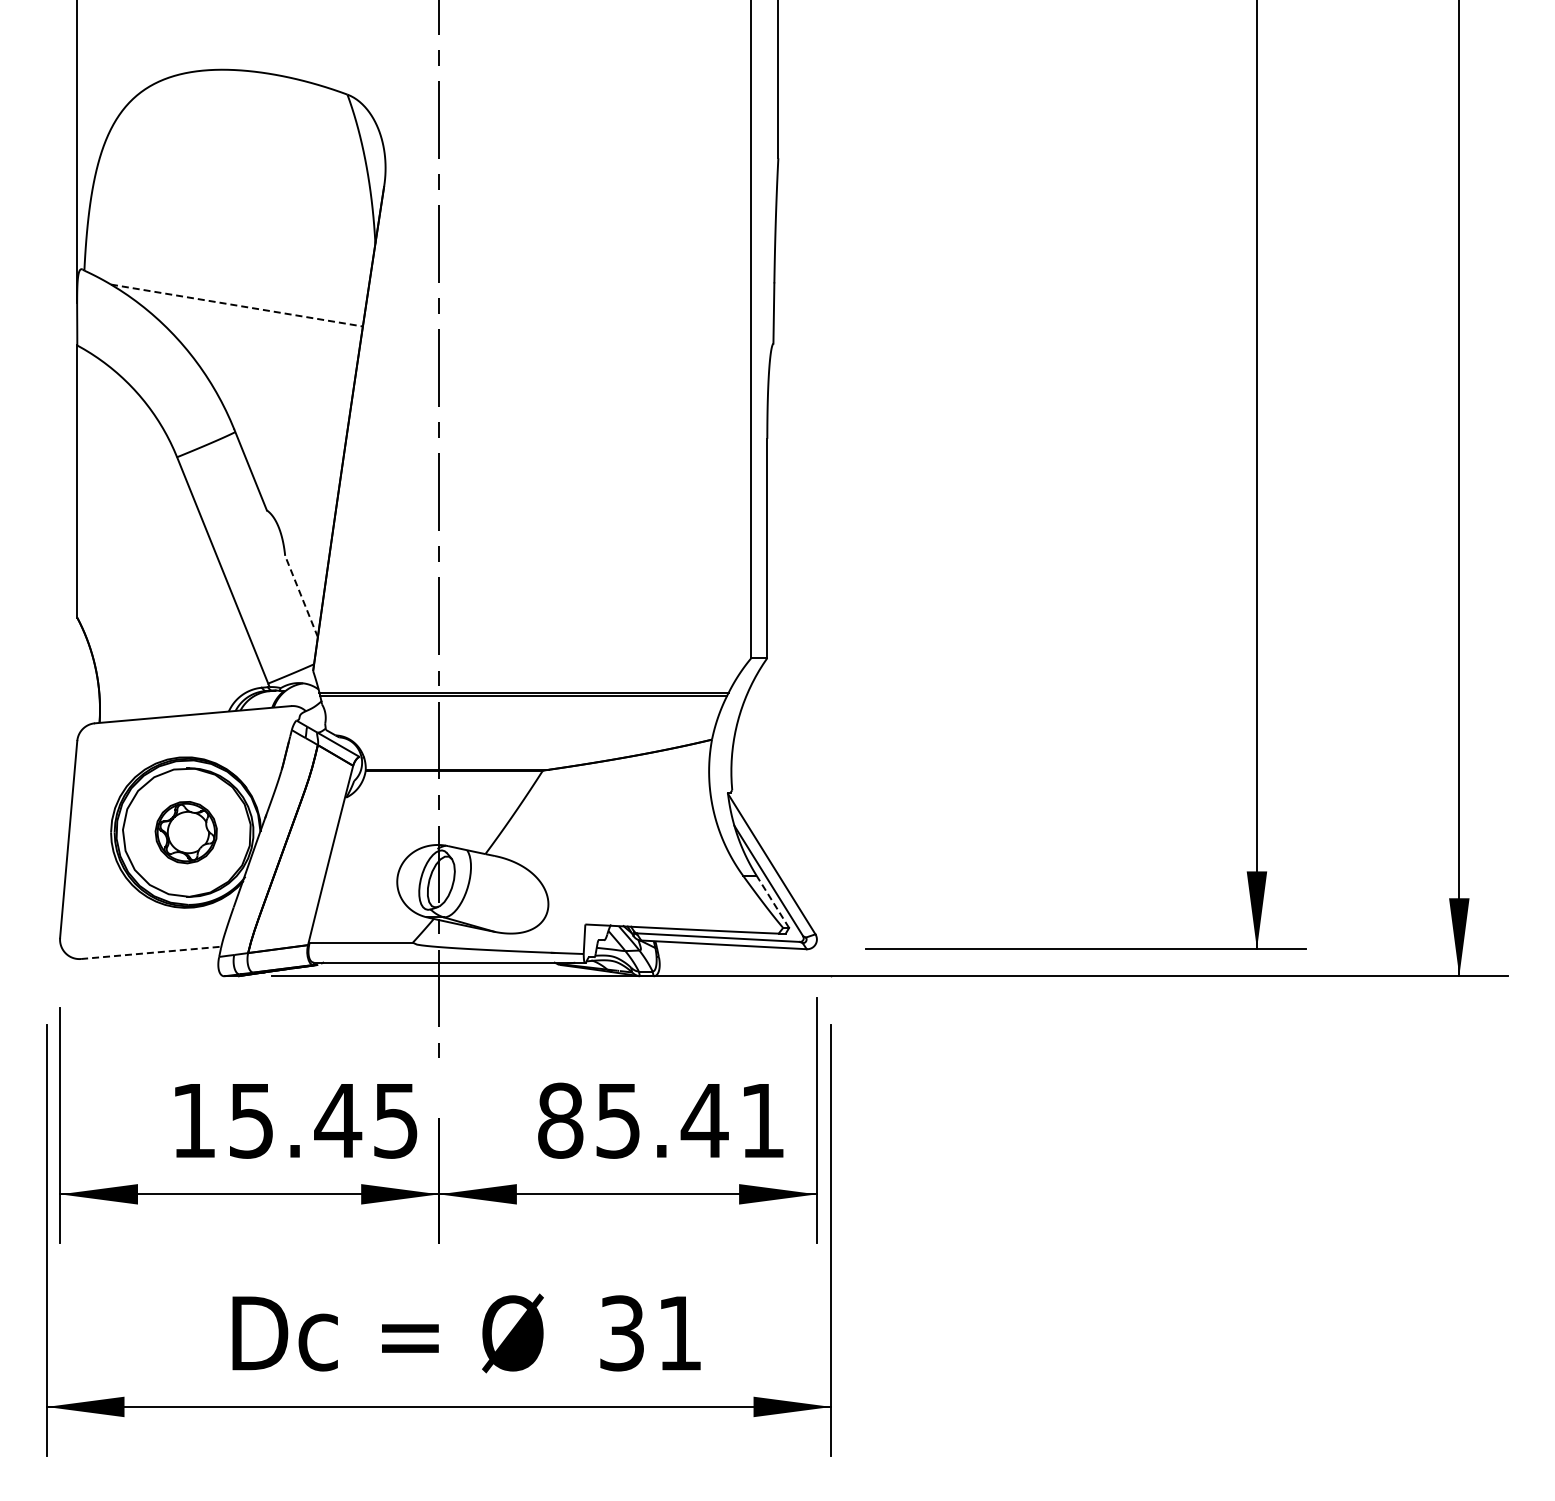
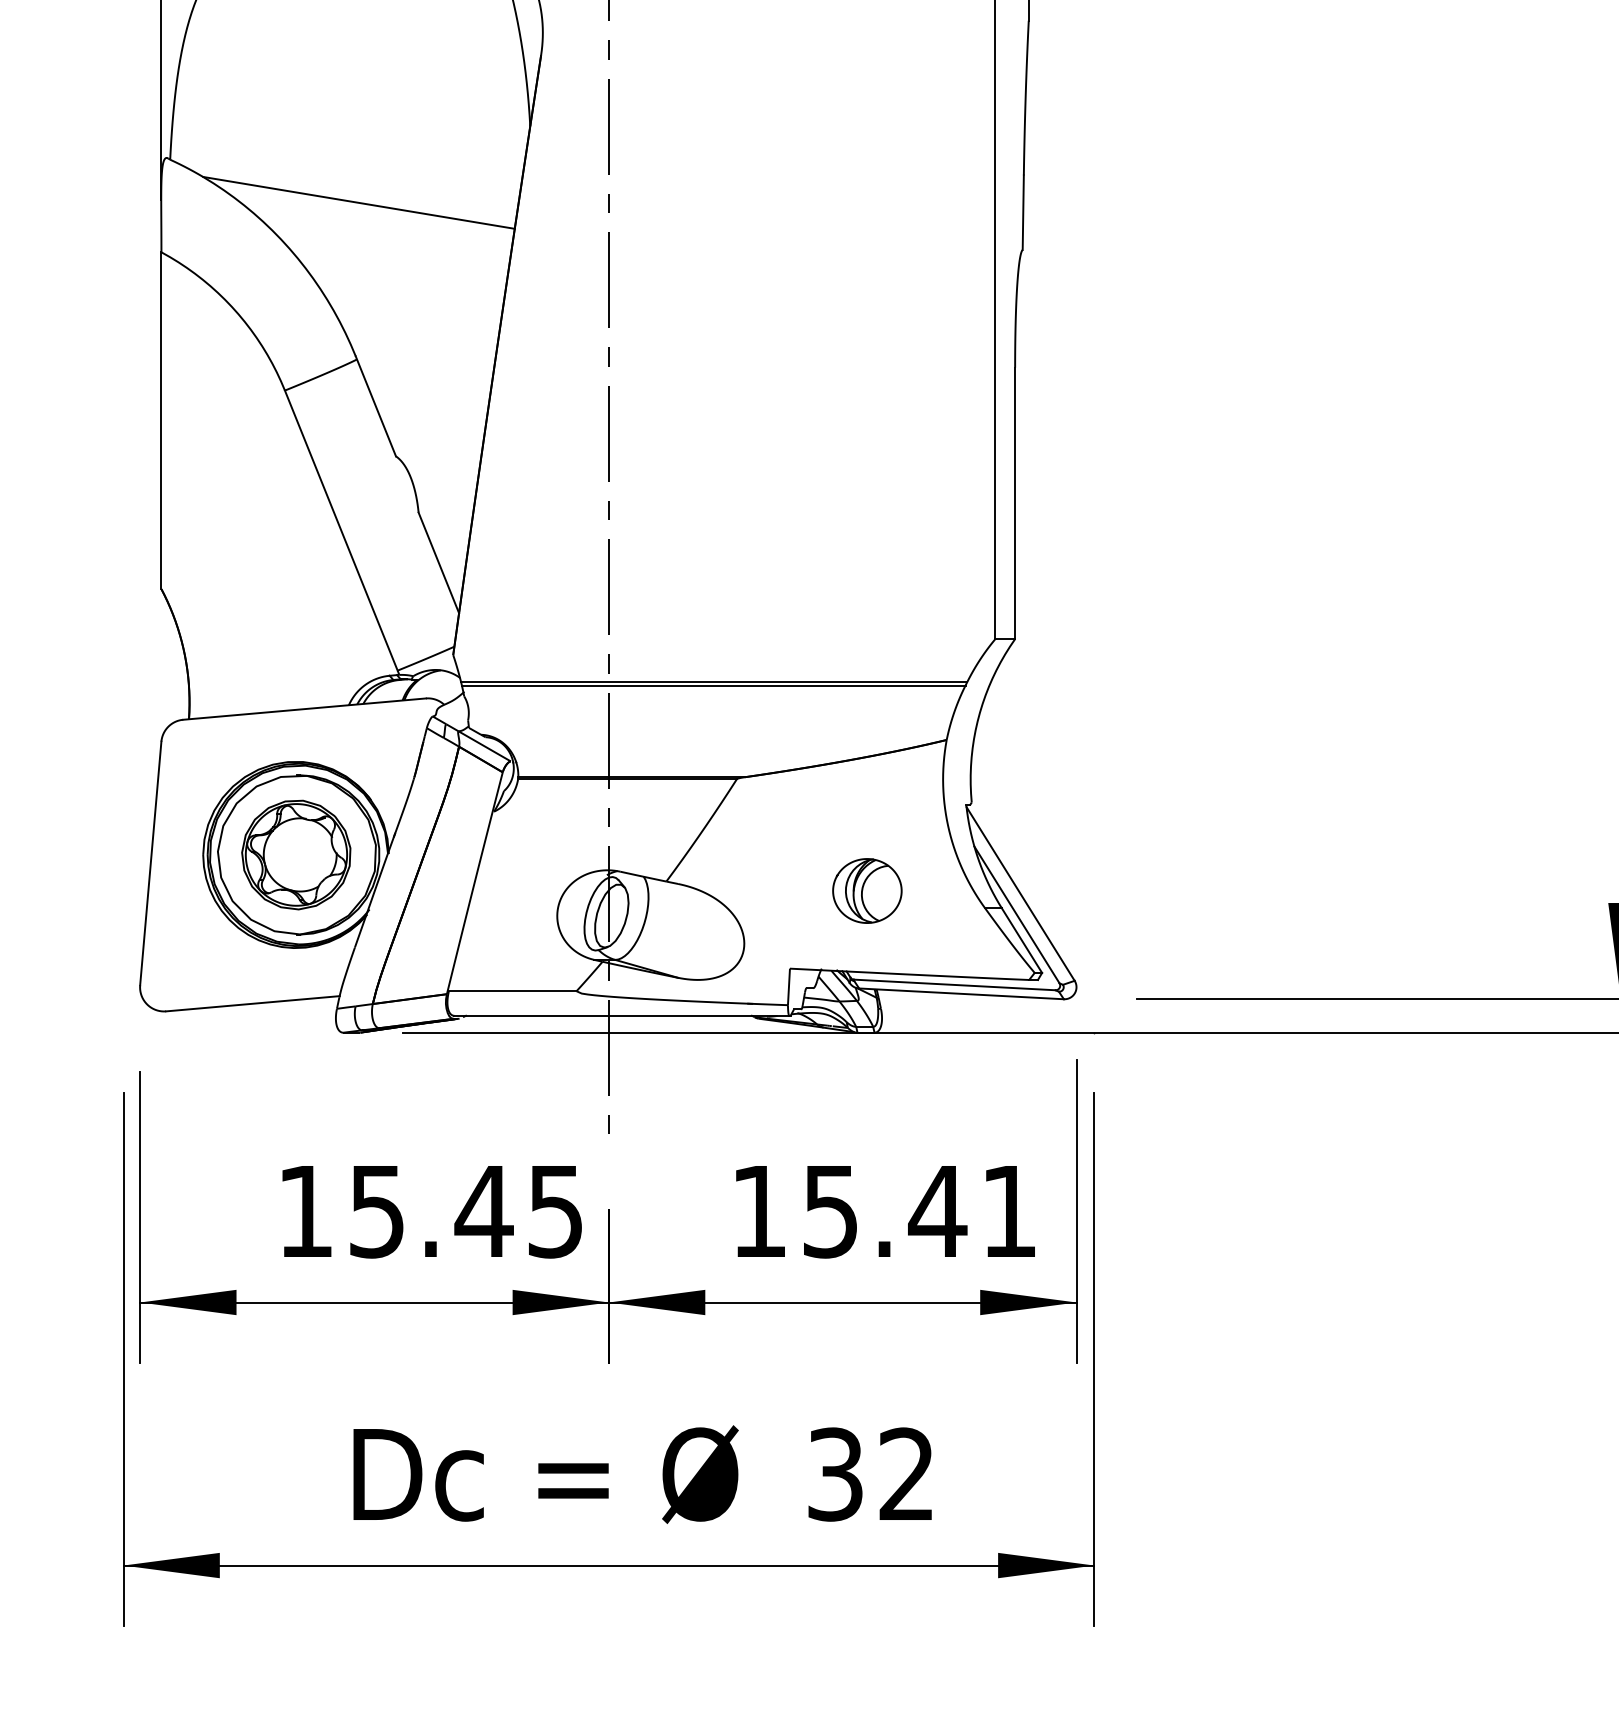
line: (236, 305) -> (358, 202), dashed -> solid
line: (301, 596) -> (438, 562), dashed -> solid
part: (185, 832) -> (295, 854), size x1.43
part: (647, 861) -> (866, 890), added
line: (772, 901) -> (1021, 940), dashed -> solid
line: (151, 952) -> (253, 1003), dashed -> solid
text: (560, 1120) -> (759, 1211), 85.41 -> 15.41
text: (678, 1332) -> (905, 1473), 31 -> 32

